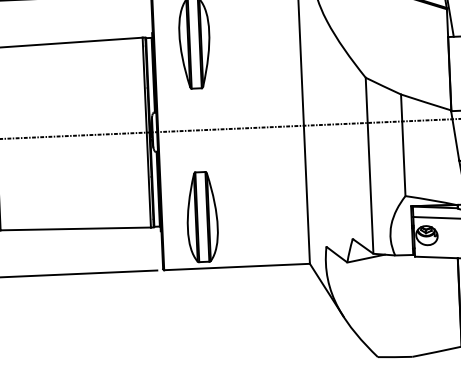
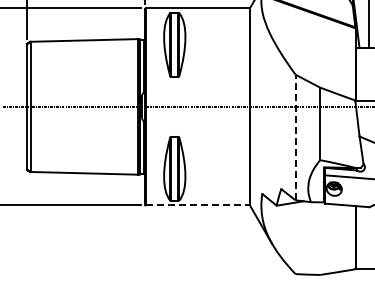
line: (369, 165) -> (295, 137), solid -> dashed
line: (237, 267) -> (198, 205), solid -> dashed

